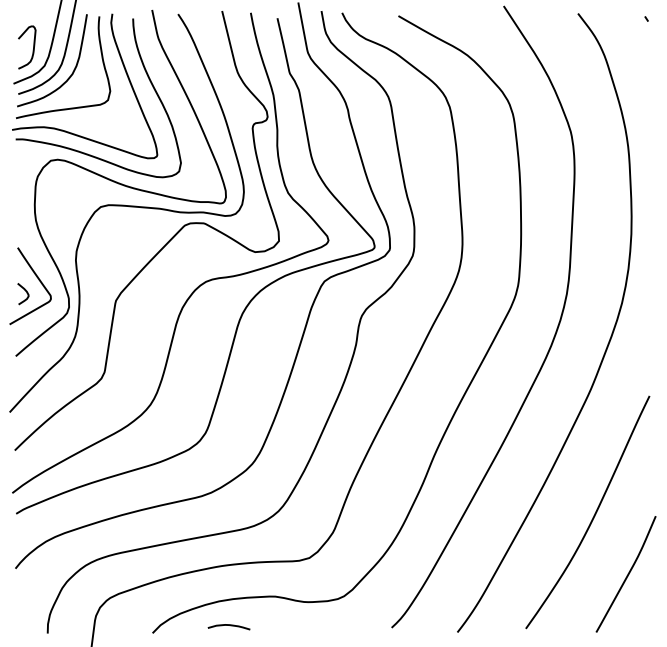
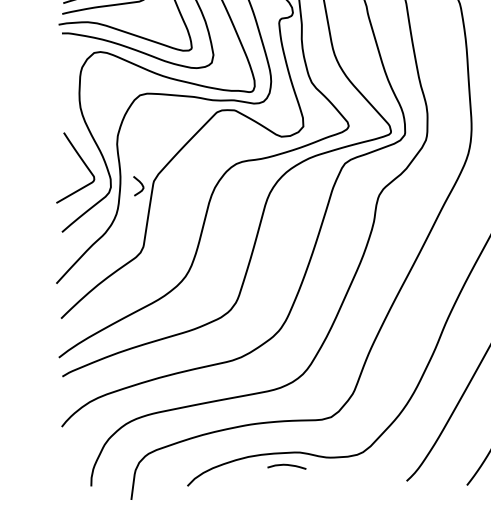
curve: (26, 293) -> (141, 185), moved
curve: (228, 625) -> (286, 465), moved

